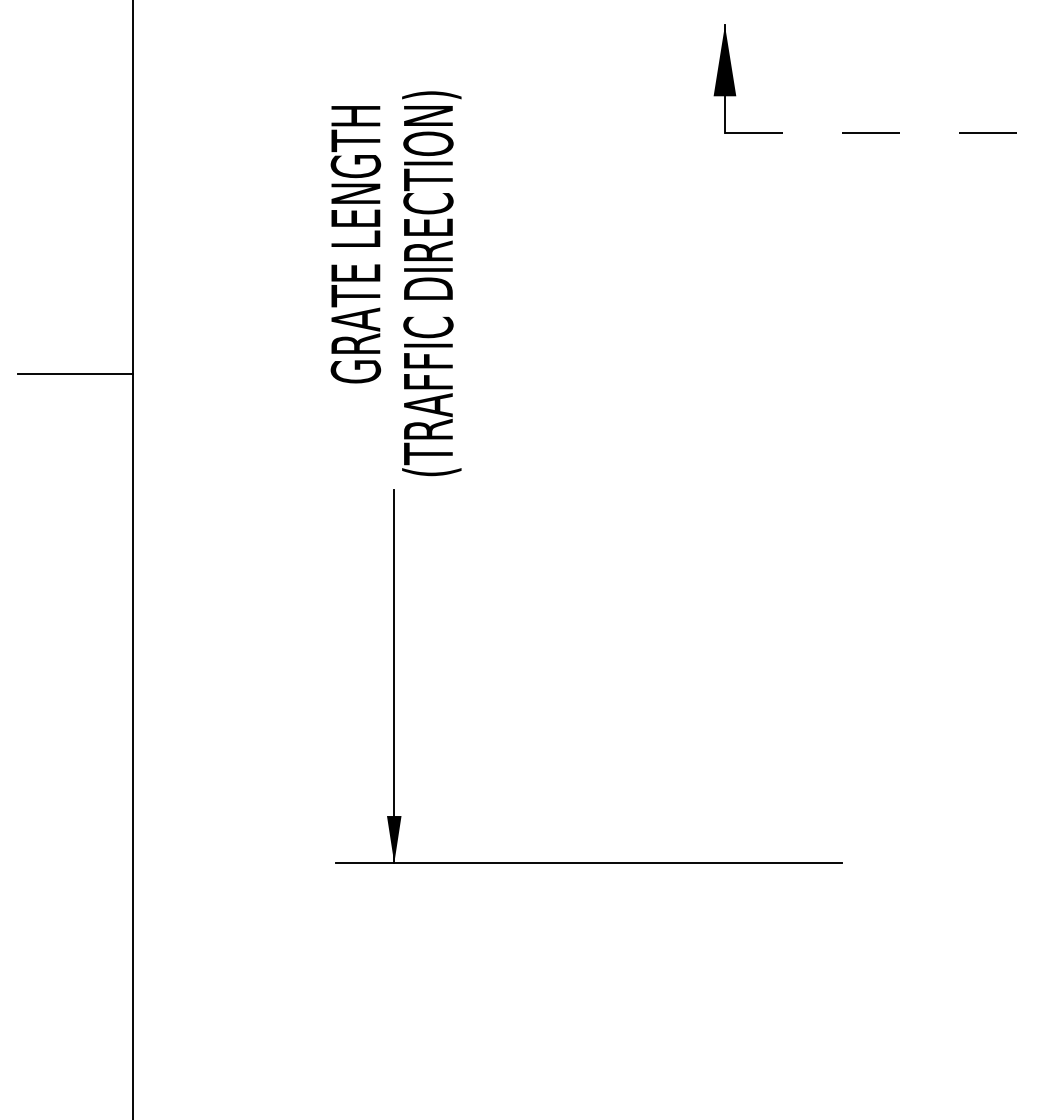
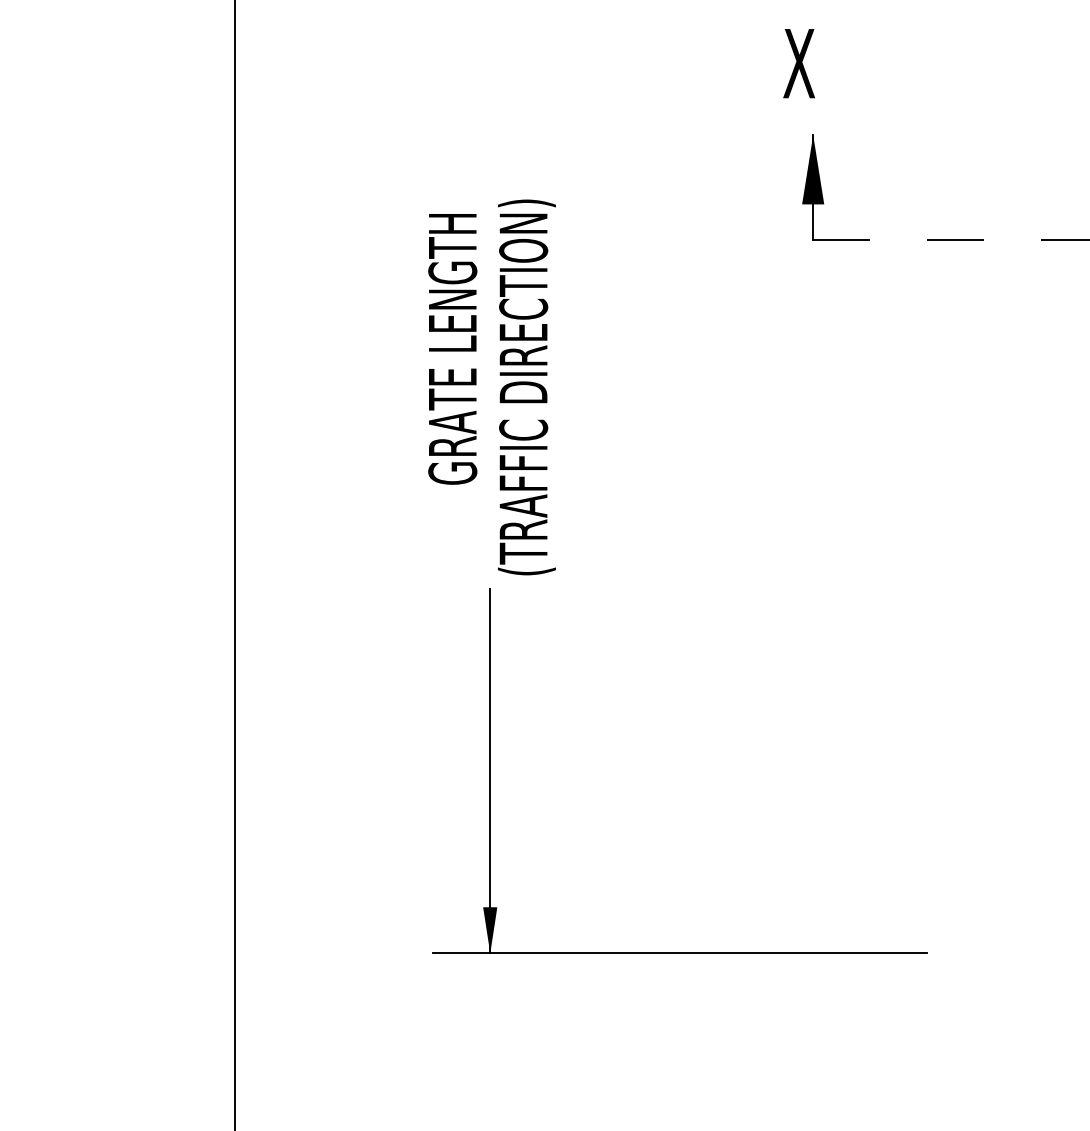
line: (76, 373) -> (179, 475), removed

